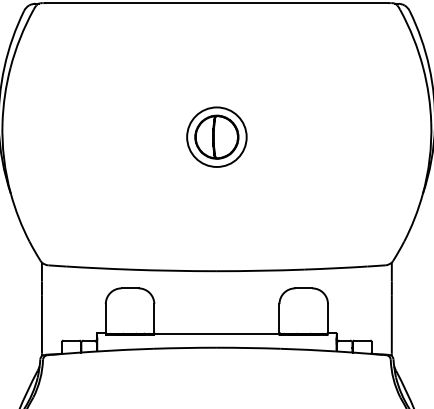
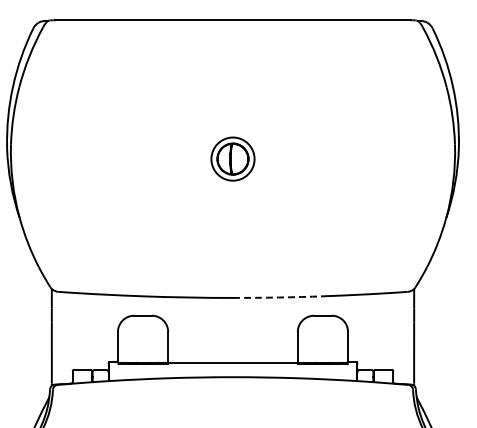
part: (216, 136) -> (232, 158), size x0.7
arc: (260, 270) -> (278, 297), solid -> dashed

